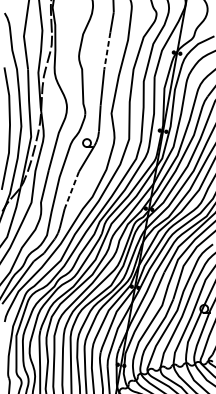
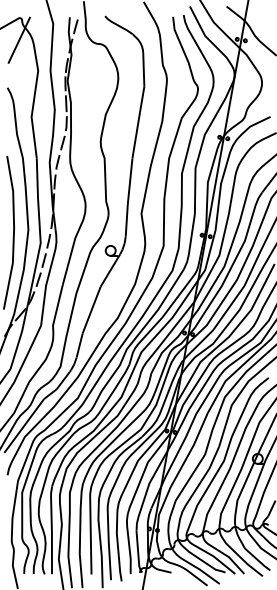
line: (107, 51) -> (136, 135), dashed -> solid
line: (71, 190) -> (91, 310), dashed -> solid

